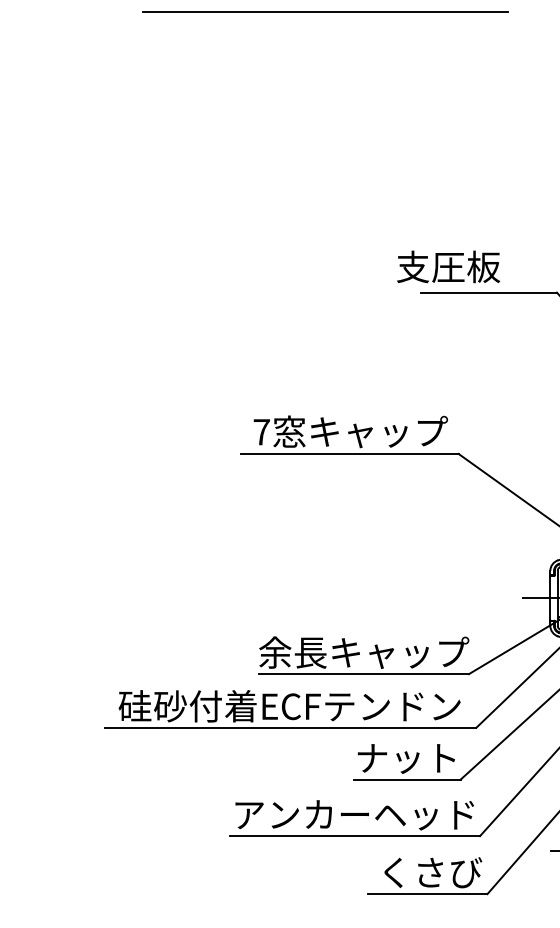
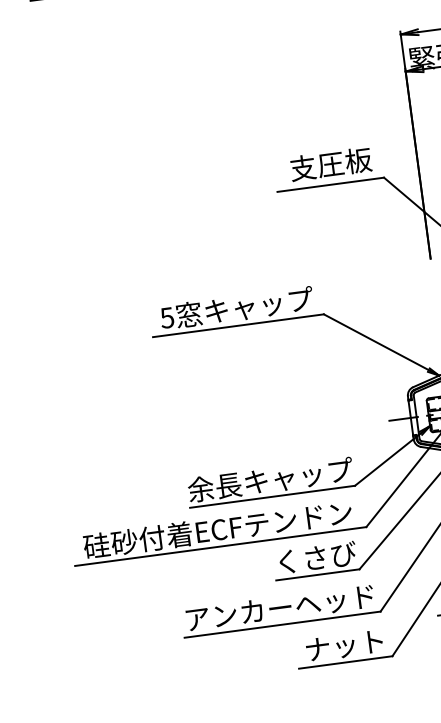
text: (448, 266) -> (330, 163), moved
text: (261, 432) -> (167, 318), 7 -> 5
text: (408, 757) -> (316, 557), ナット -> くさび
text: (431, 872) -> (346, 645), くさび -> ナット

